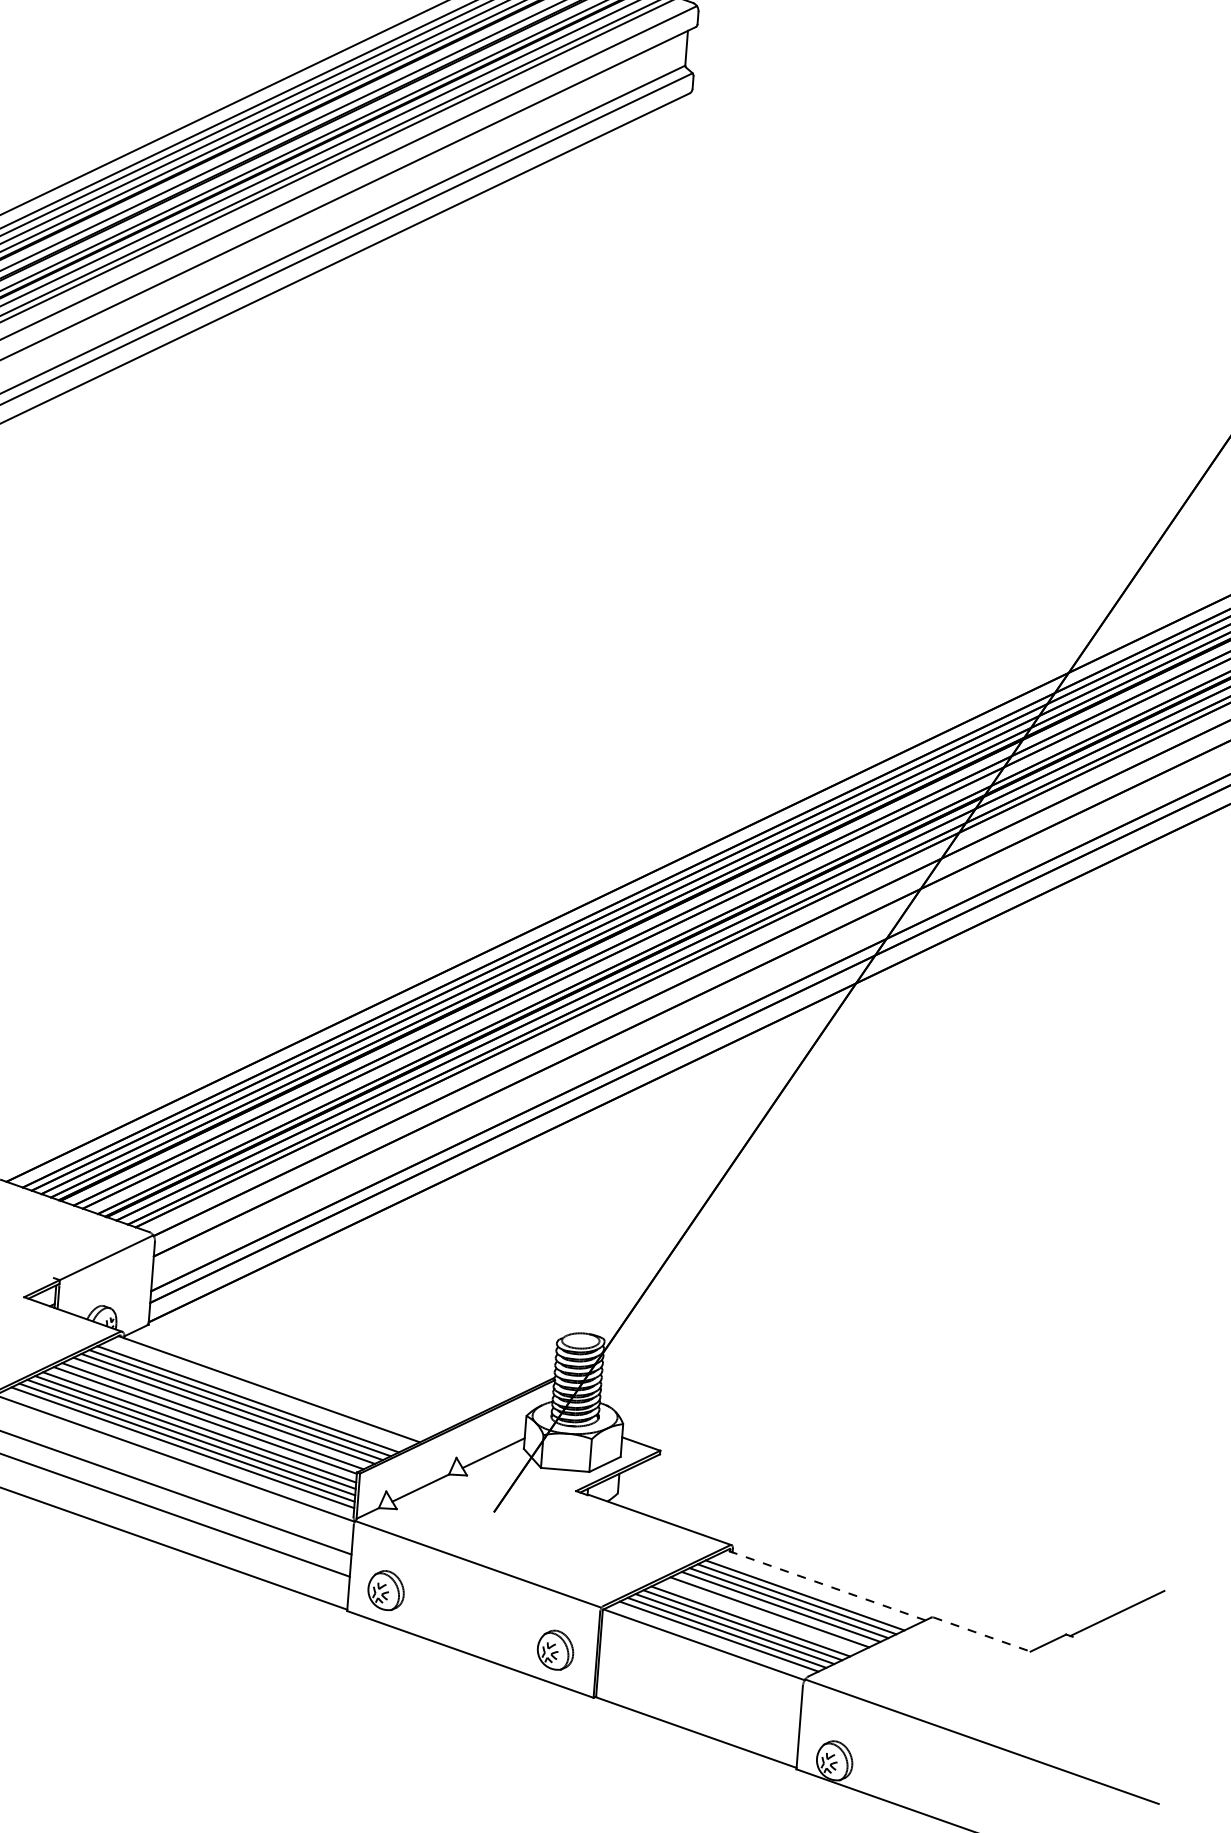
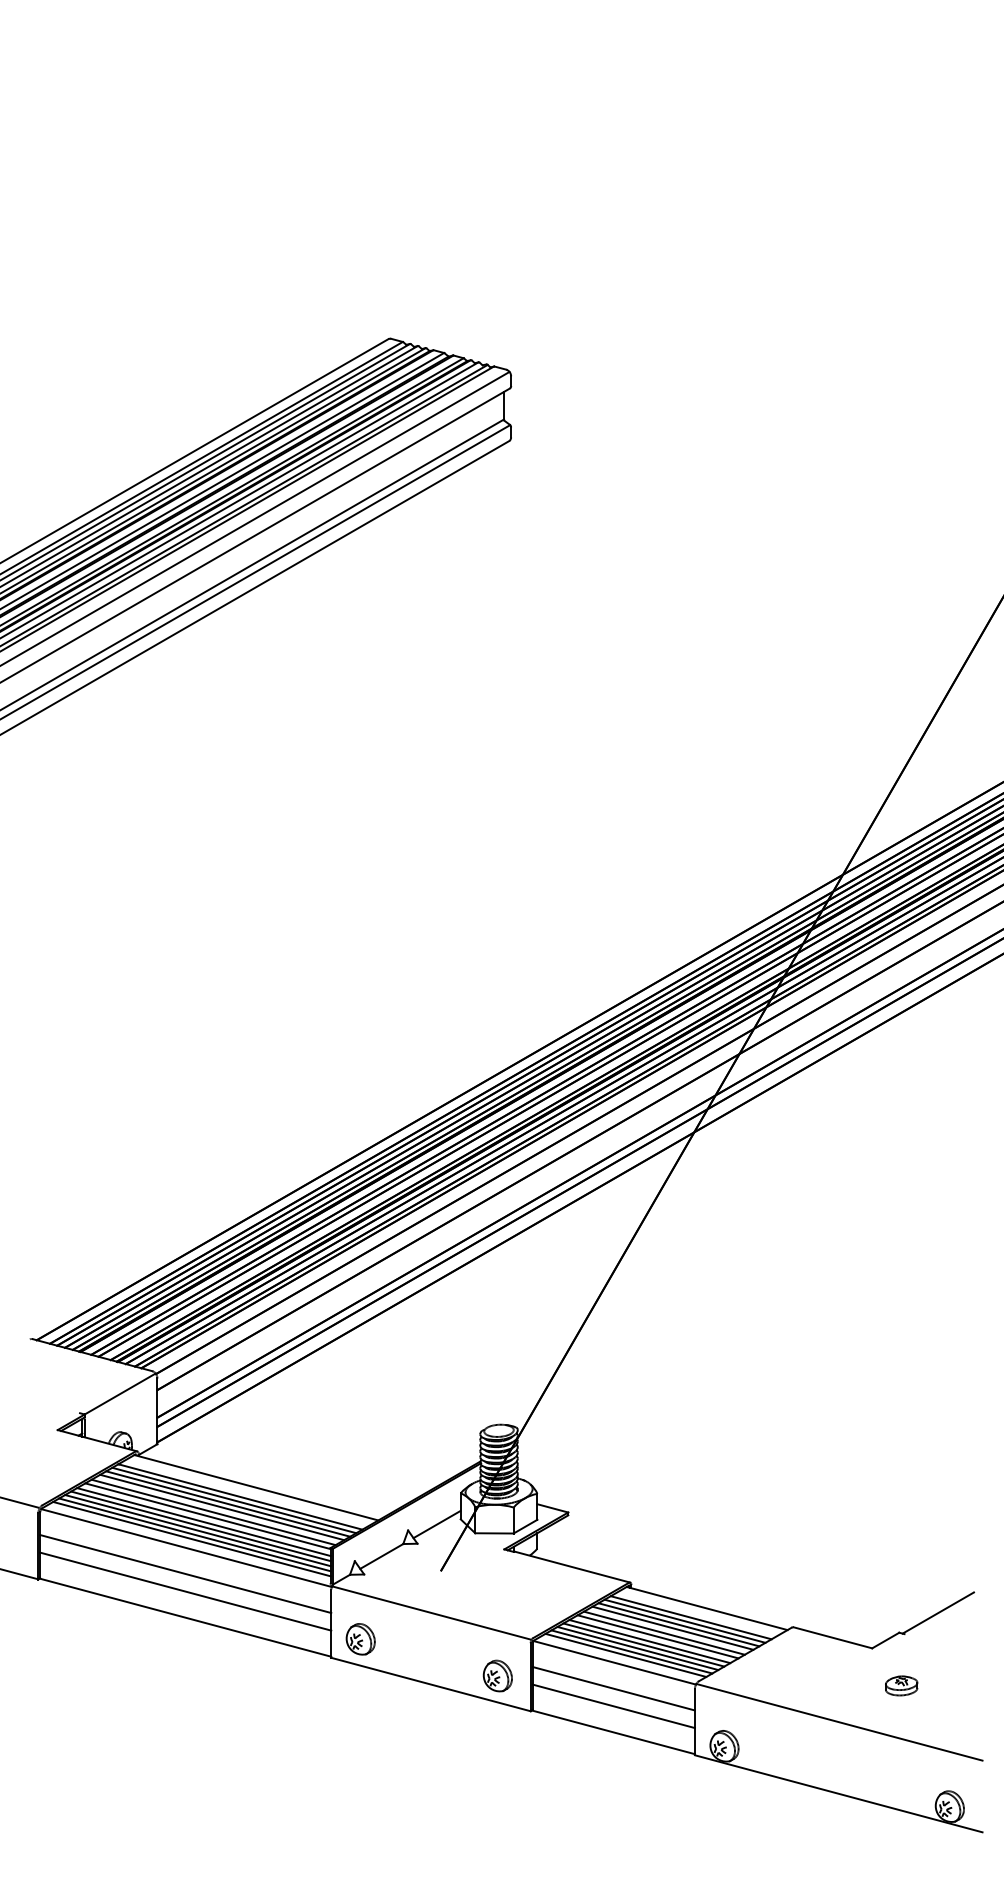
line: (825, 1585) -> (706, 1608), dashed -> solid
line: (760, 1615) -> (657, 1636), added
line: (981, 1634) -> (832, 1637), dashed -> solid
line: (700, 1677) -> (613, 1688), added
line: (698, 1699) -> (613, 1706), added
part: (1063, 1701) -> (901, 1685), added

